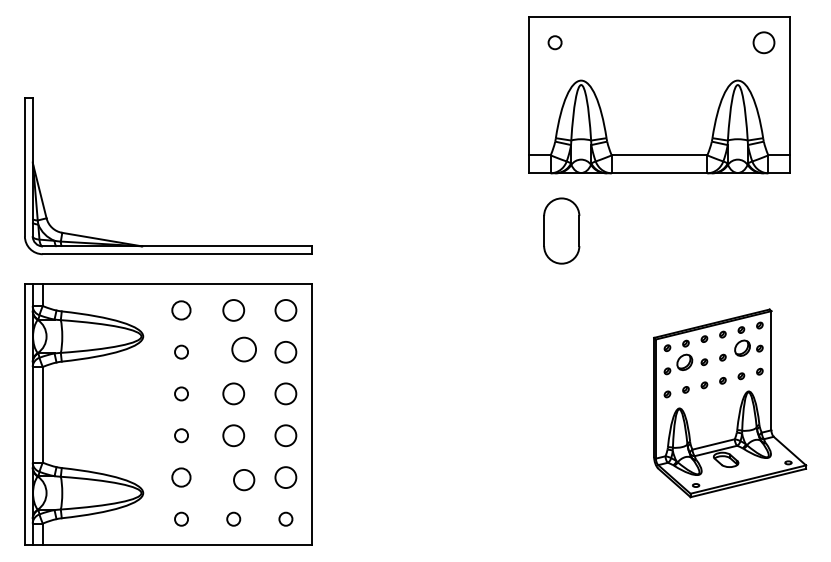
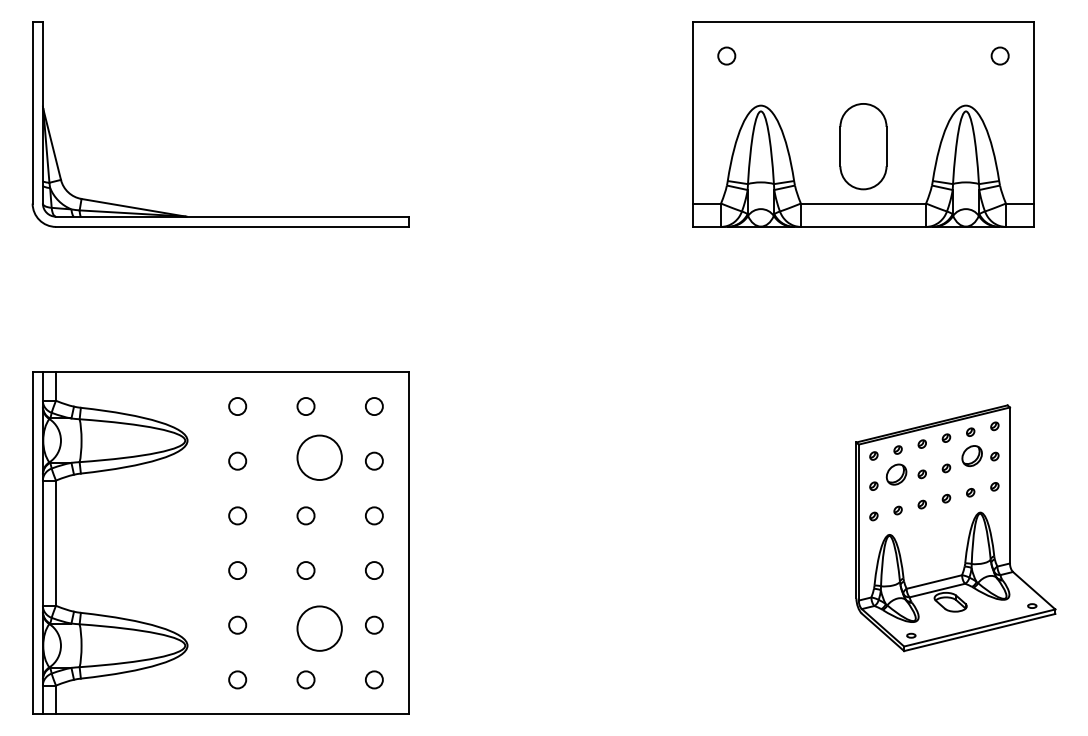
circle: (763, 42) -> (999, 55), size x0.62
part: (561, 230) -> (863, 146), moved
part: (168, 246) -> (220, 216), moved
circle: (181, 310) -> (237, 406), size x0.71
circle: (233, 310) -> (305, 406), size x0.62
circle: (285, 310) -> (373, 406), size x0.62
circle: (244, 349) -> (319, 457), size x1.43
circle: (286, 351) -> (374, 460), size x0.62
circle: (233, 393) -> (305, 515), size x0.62
circle: (286, 393) -> (374, 515), size x0.62
circle: (233, 435) -> (305, 570), size x0.62
circle: (286, 435) -> (374, 570), size x0.62
circle: (181, 476) -> (237, 624), size x0.71
circle: (286, 476) -> (374, 624), size x0.62
circle: (244, 479) -> (319, 628), size x1.67

